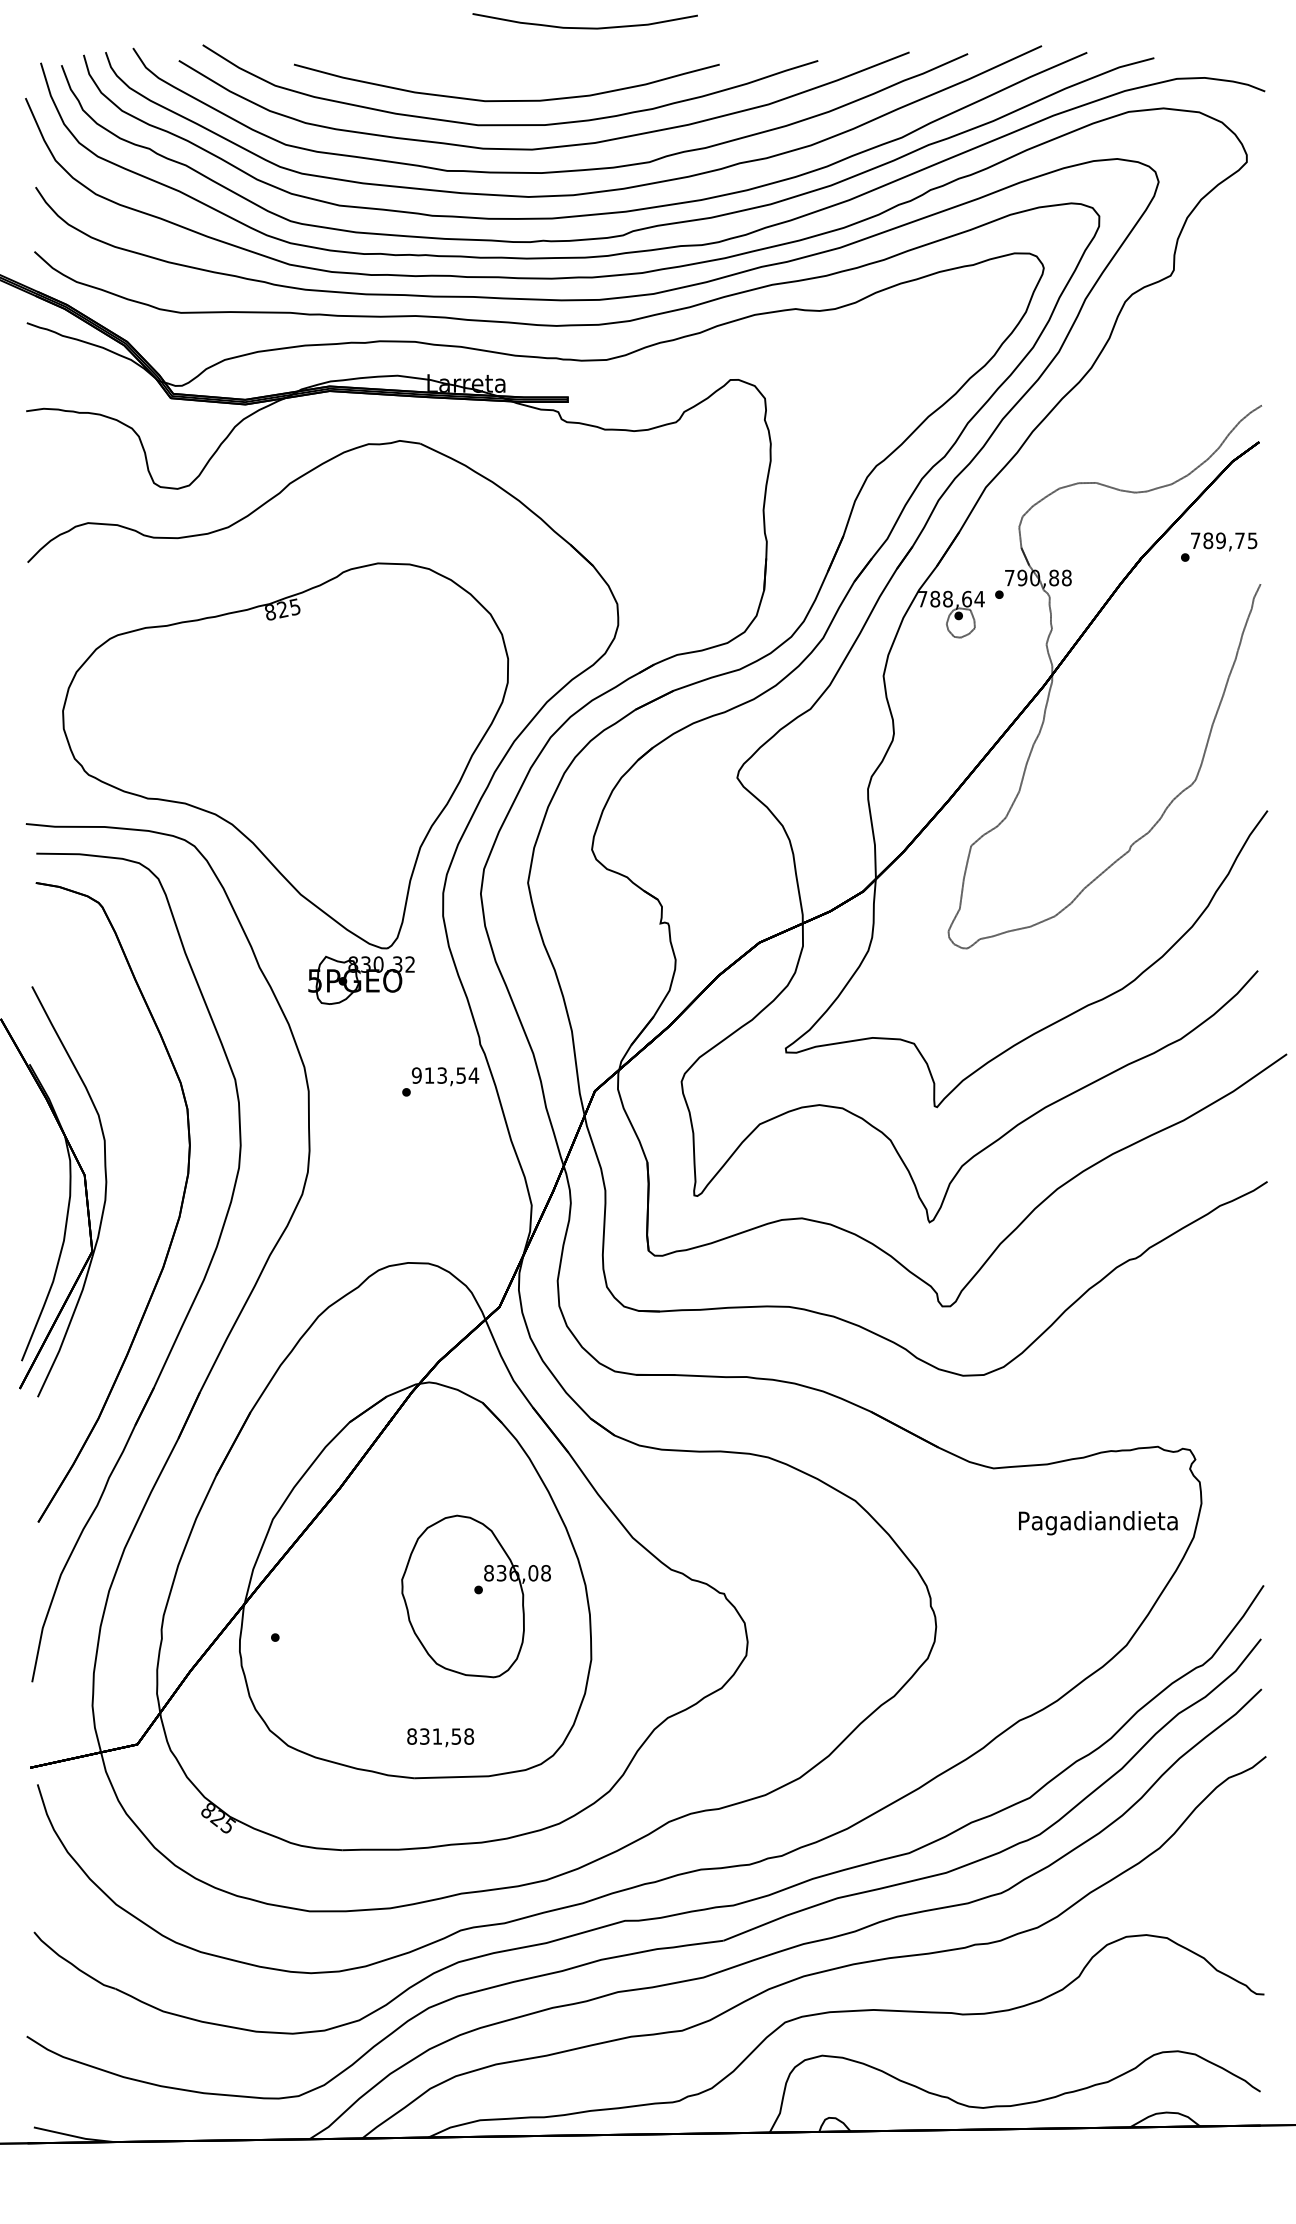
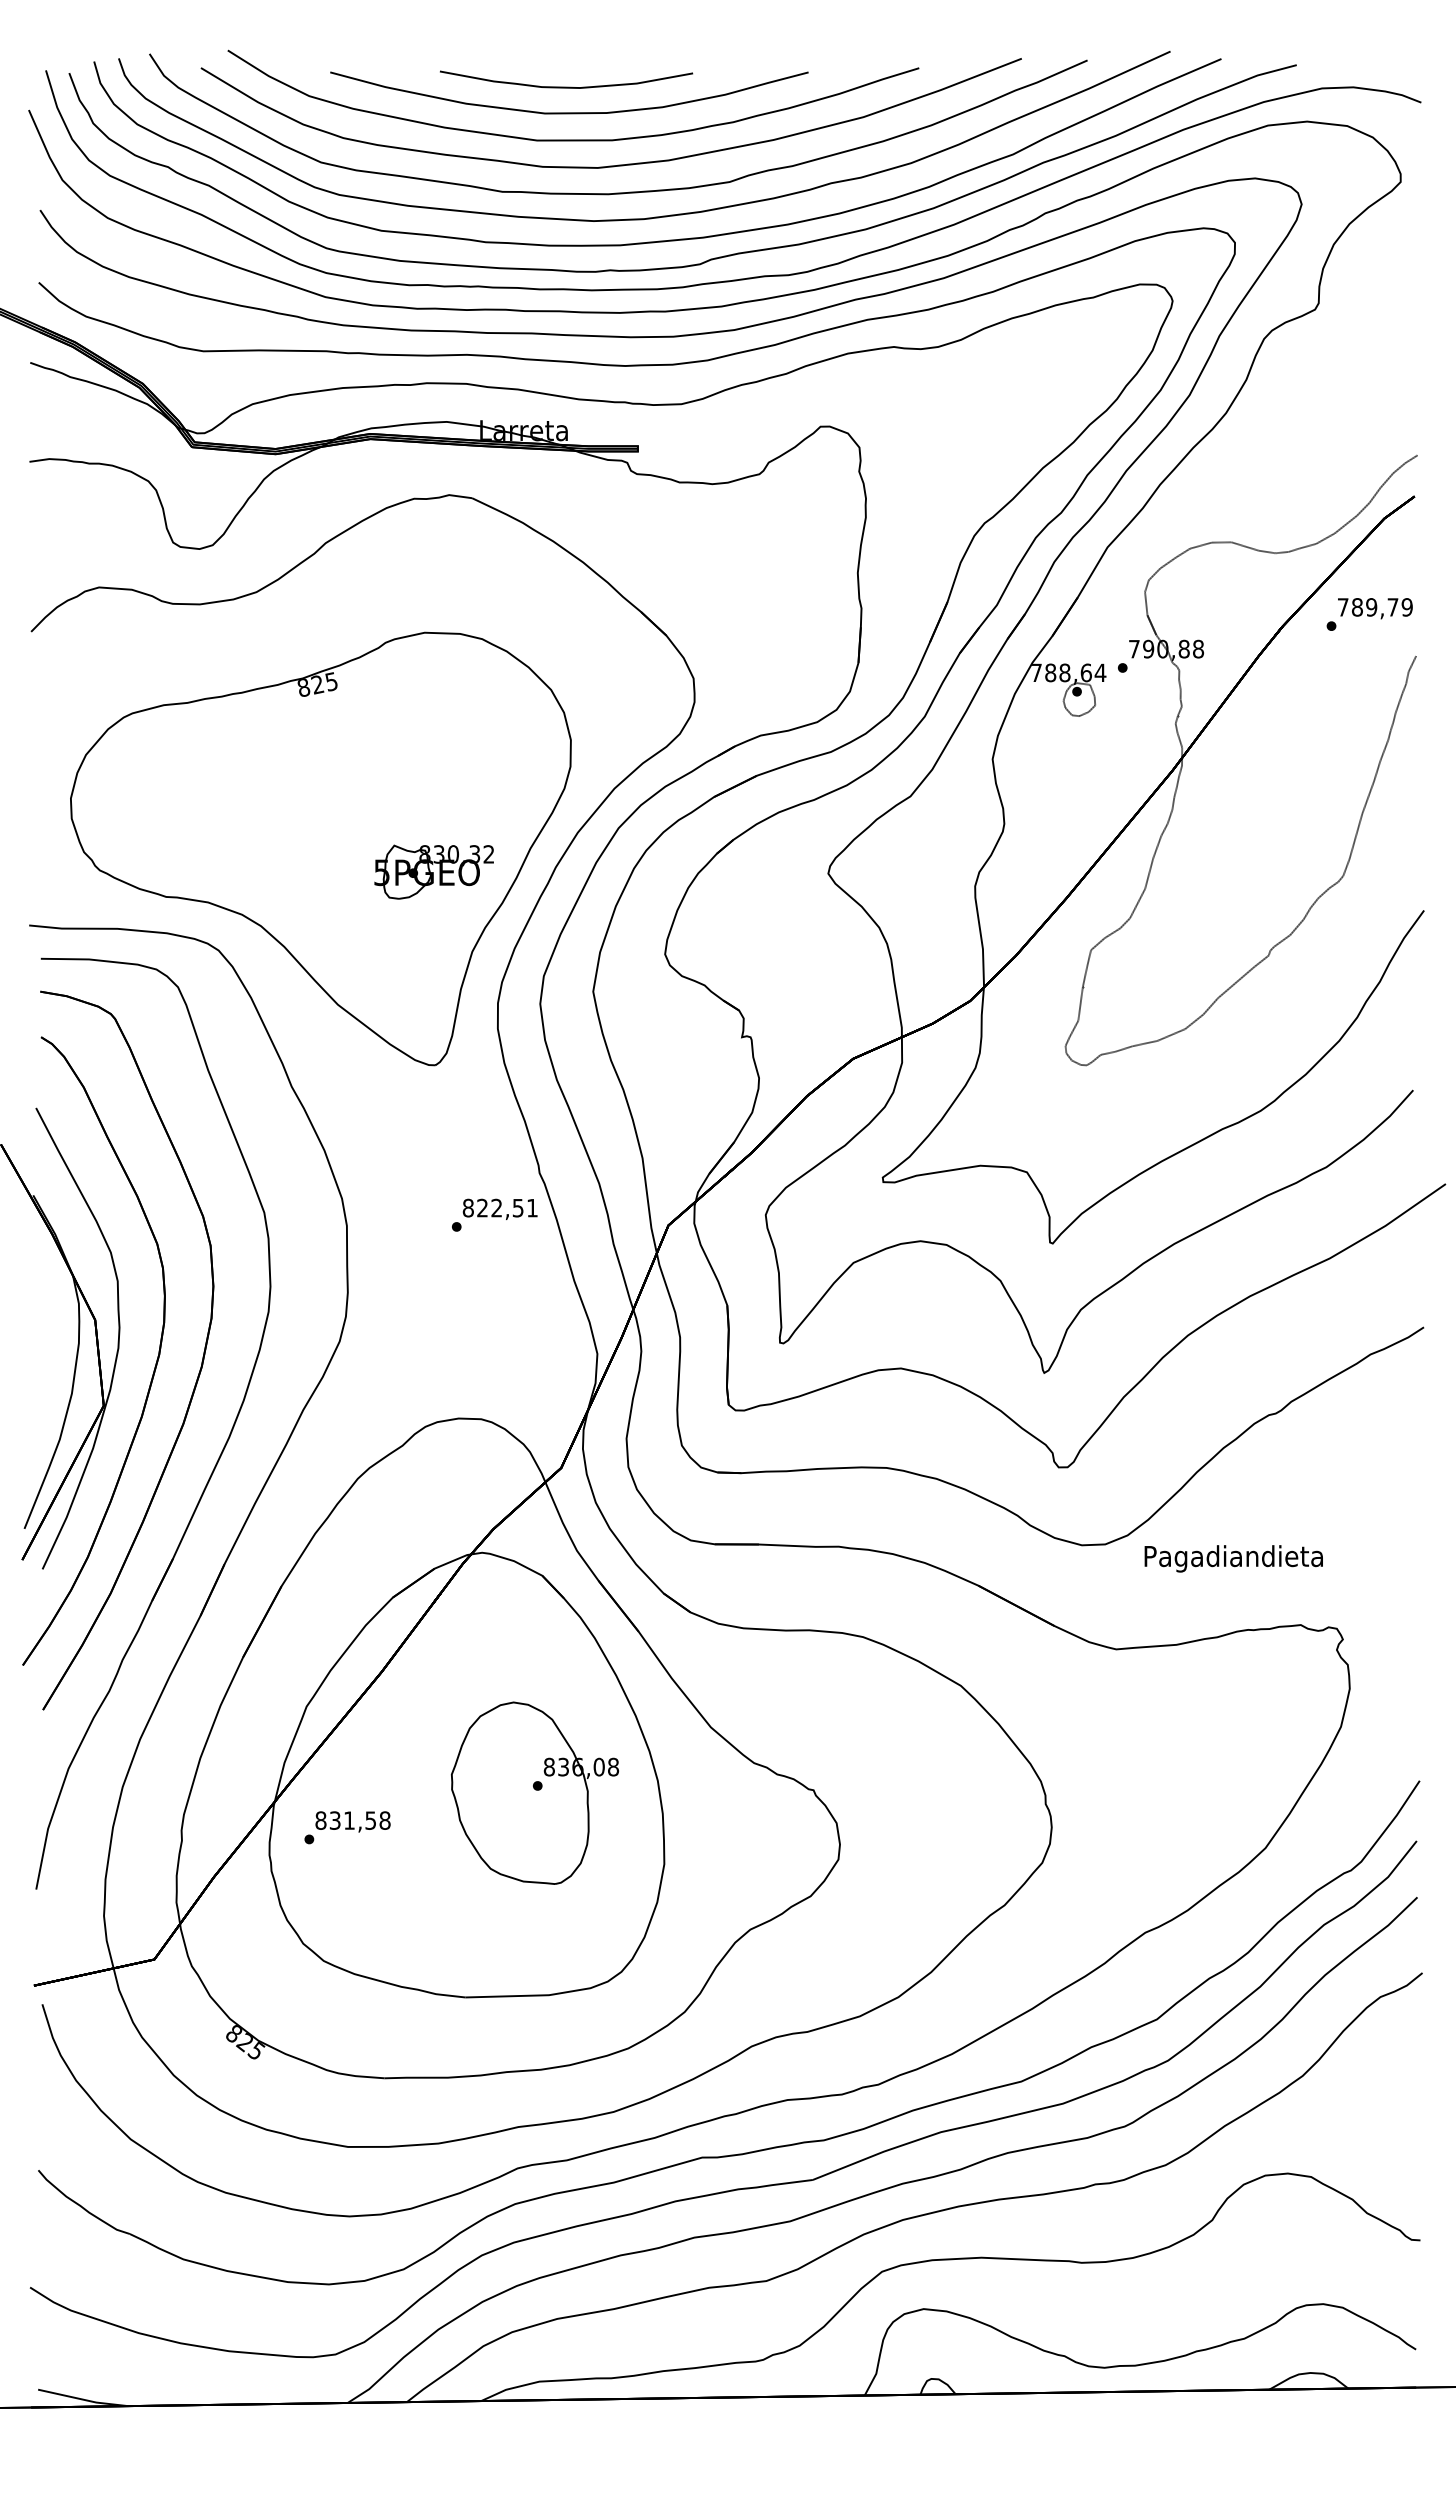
part: (585, 27) -> (566, 86), moved
text: (1252, 540) -> (1406, 607), 789,75 -> 789,79
part: (360, 979) -> (433, 871), moved
text: (445, 1075) -> (500, 1207), 913,54 -> 822,51
part: (137, 1216) -> (154, 1366), added
text: (1097, 1522) -> (1233, 1558), moved
text: (440, 1737) -> (352, 1821), moved

